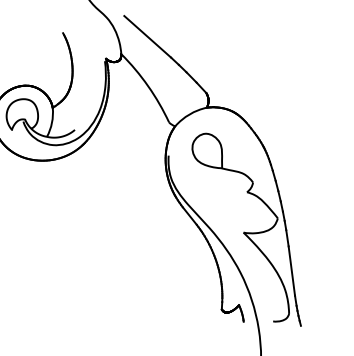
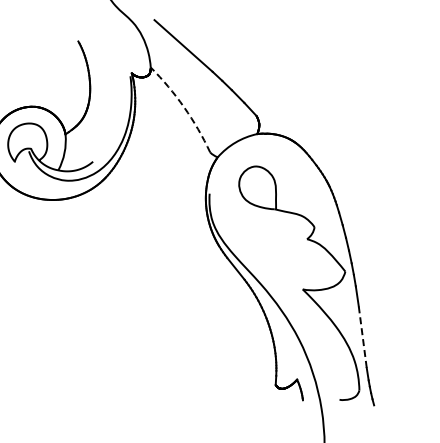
arc: (148, 86) -> (184, 107), solid -> dashed
line: (291, 271) -> (362, 337), solid -> dashed

